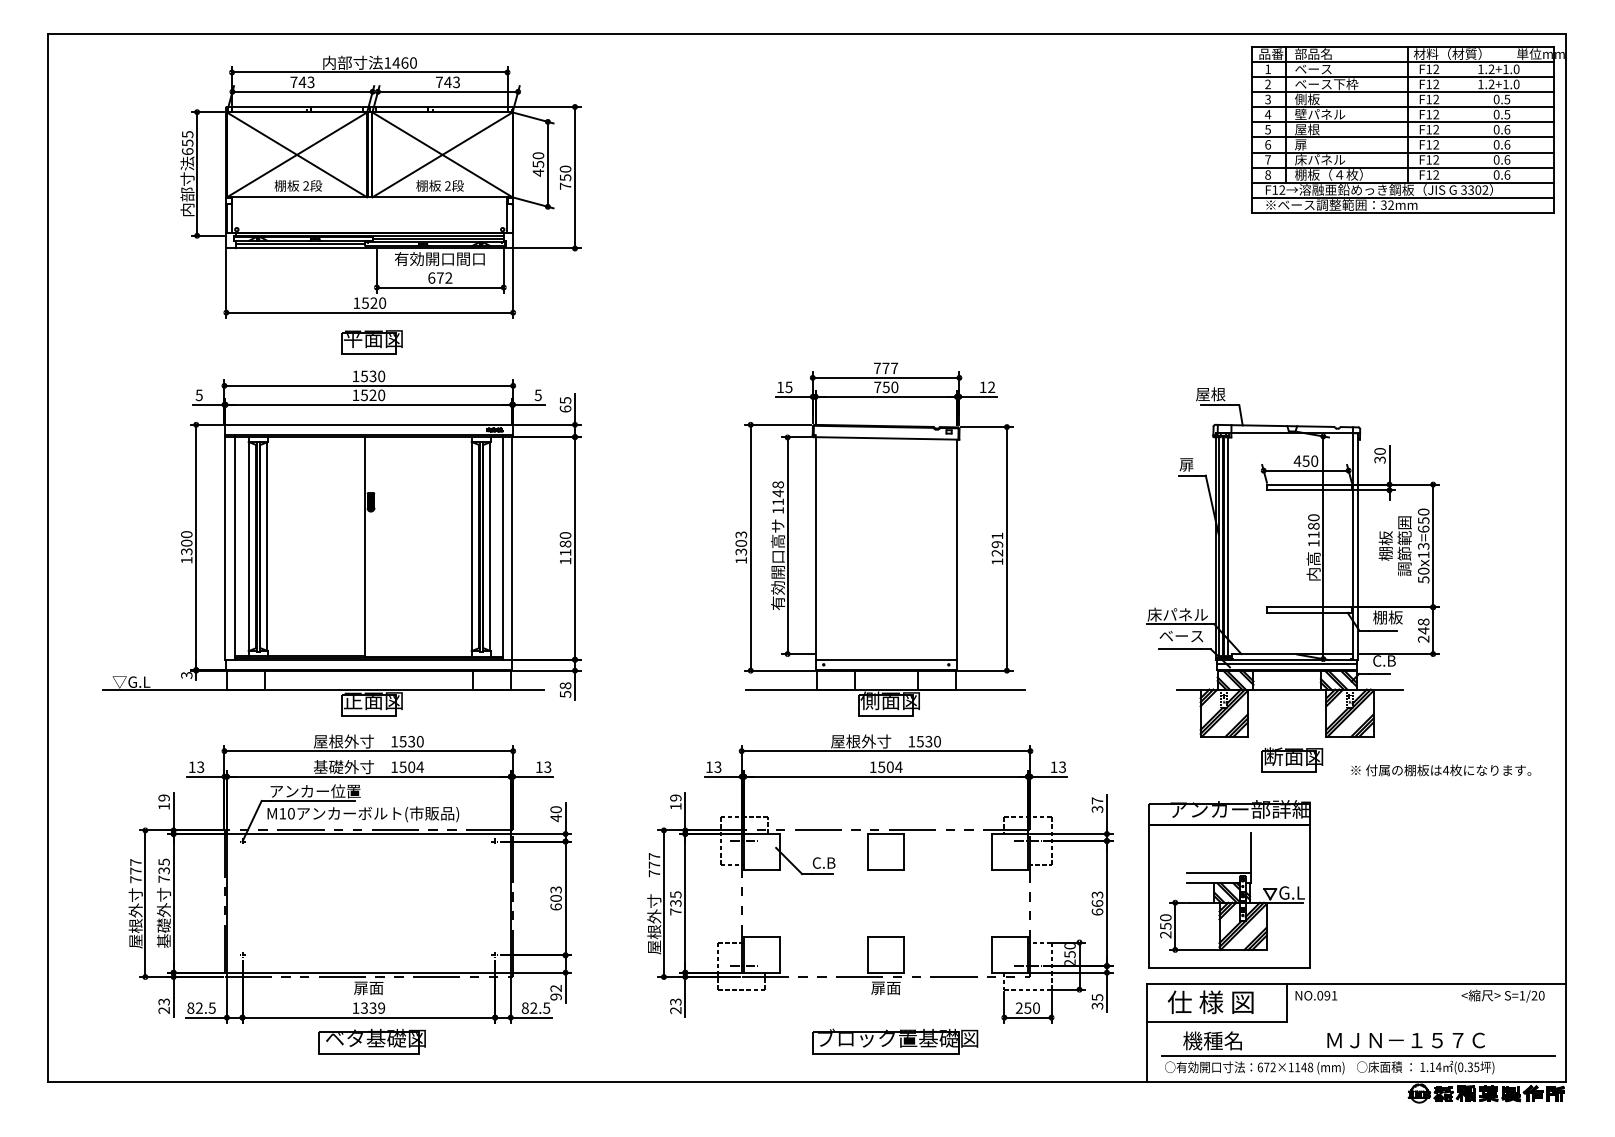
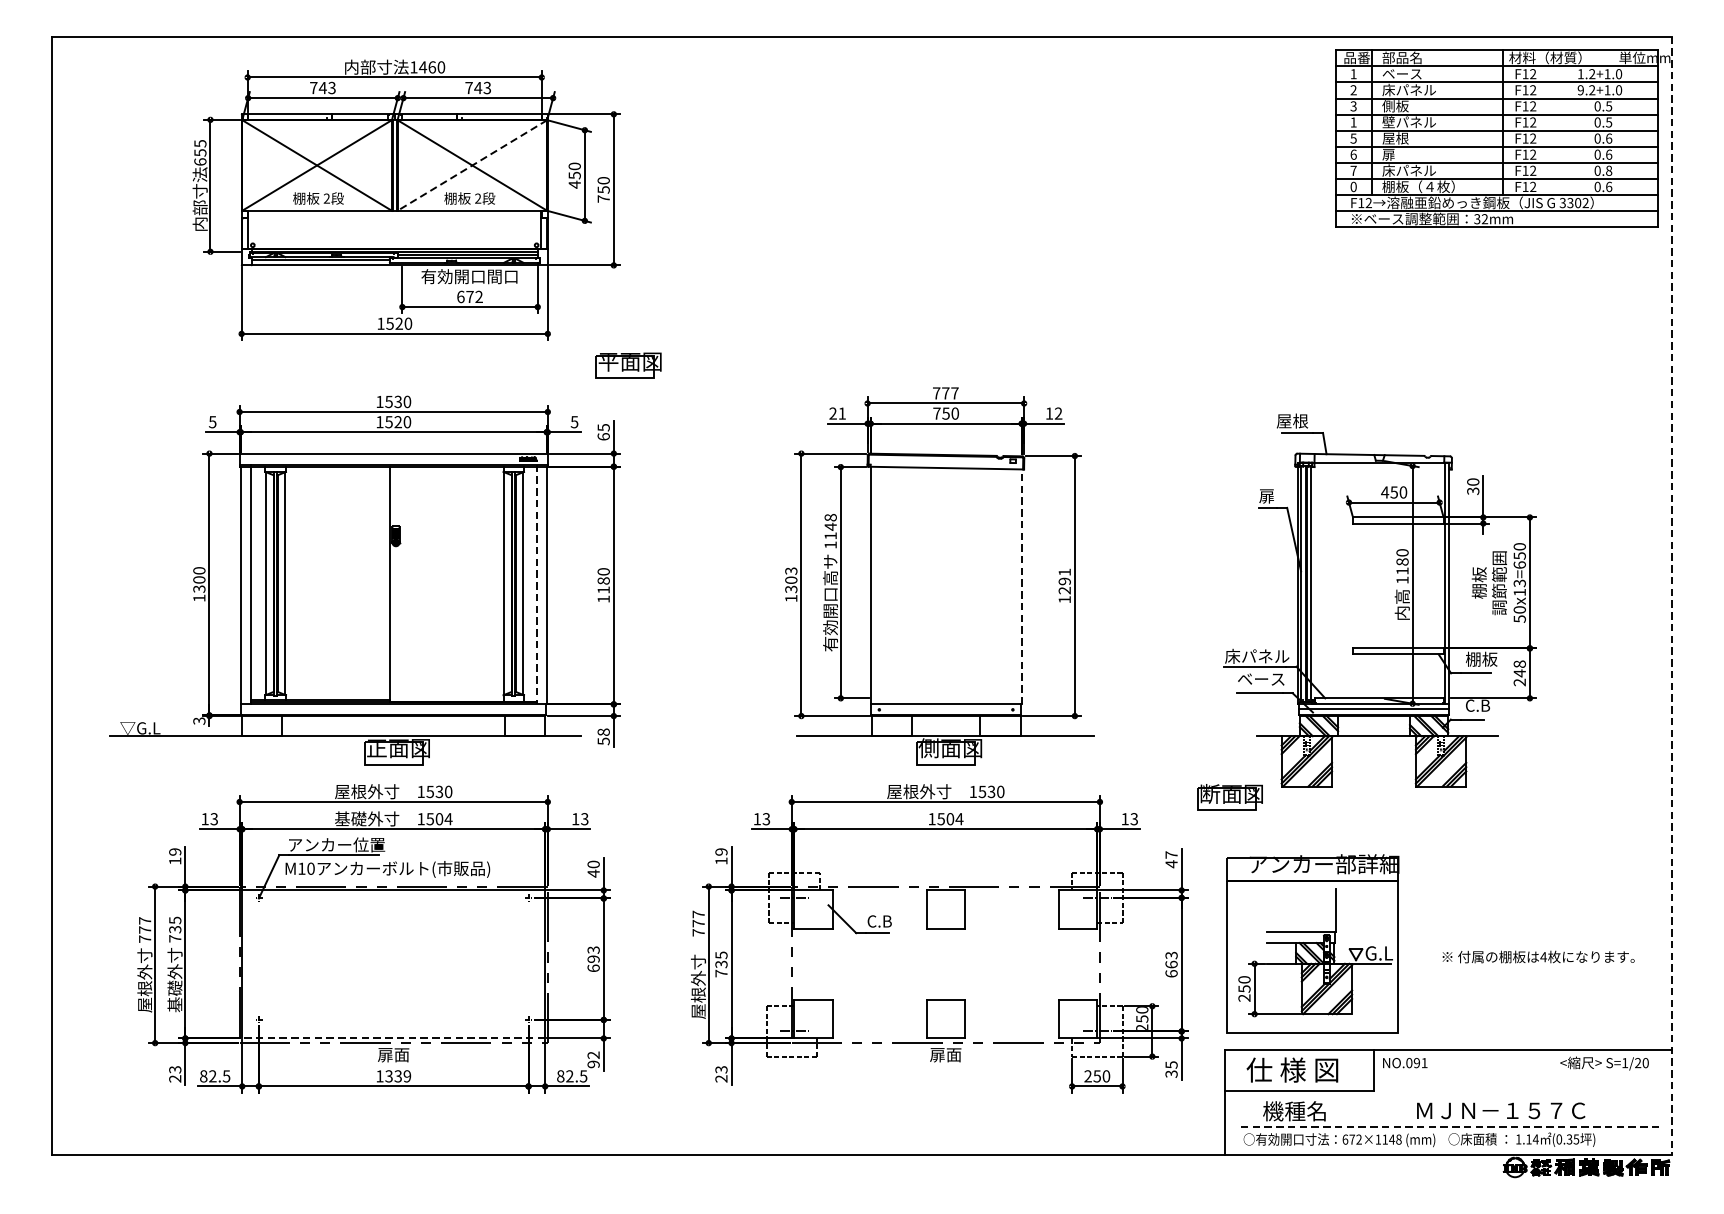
text: (1326, 84) -> (1416, 90), ベース下枠 -> 床パネル
text: (1480, 84) -> (1580, 90), 1.2+1.0 -> 9.2+1.0
text: (1267, 114) -> (1353, 122), 4 -> 1
line: (442, 154) -> (472, 165), solid -> dashed
text: (1507, 159) -> (1609, 170), 0.6 -> 0.8
text: (1268, 174) -> (1354, 186), 8 -> 0
part: (371, 342) -> (628, 365), moved
text: (784, 387) -> (837, 413), 15 -> 21
line: (502, 547) -> (536, 584), solid -> dashed
line: (957, 549) -> (1022, 586), solid -> dashed
line: (1566, 558) -> (1672, 596), solid -> dashed
part: (1292, 759) -> (1230, 797), moved
text: (1441, 770) -> (1538, 957), moved
text: (1097, 809) -> (1171, 864), 37 -> 47
text: (555, 898) -> (592, 959), 603 -> 693
line: (368, 972) -> (393, 1038), solid -> dashed
part: (371, 1041) -> (396, 1111), removed
part: (895, 1041) -> (955, 1111), removed
line: (1359, 1056) -> (1451, 1127), solid -> dashed

